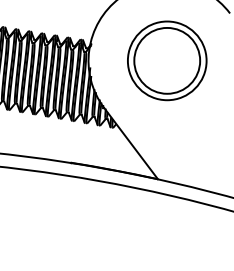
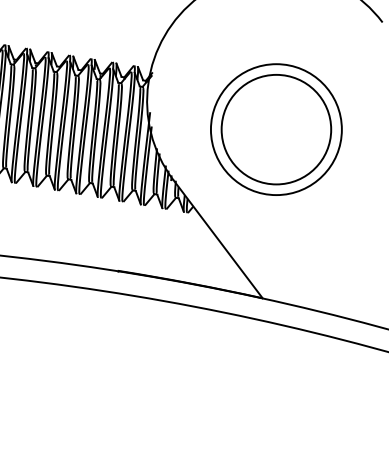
part: (167, 60) -> (276, 129), moved

